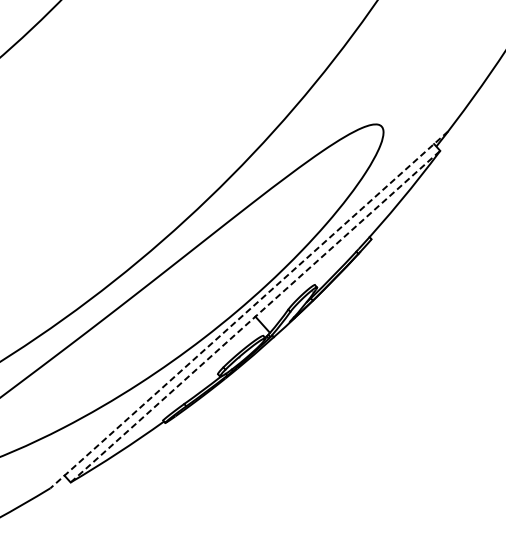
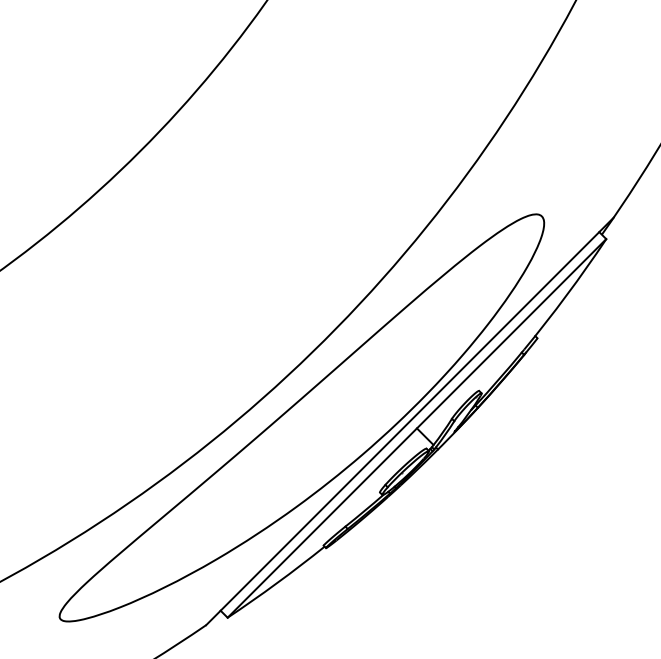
line: (248, 309) -> (409, 421), dashed -> solid
line: (255, 316) -> (416, 428), dashed -> solid

